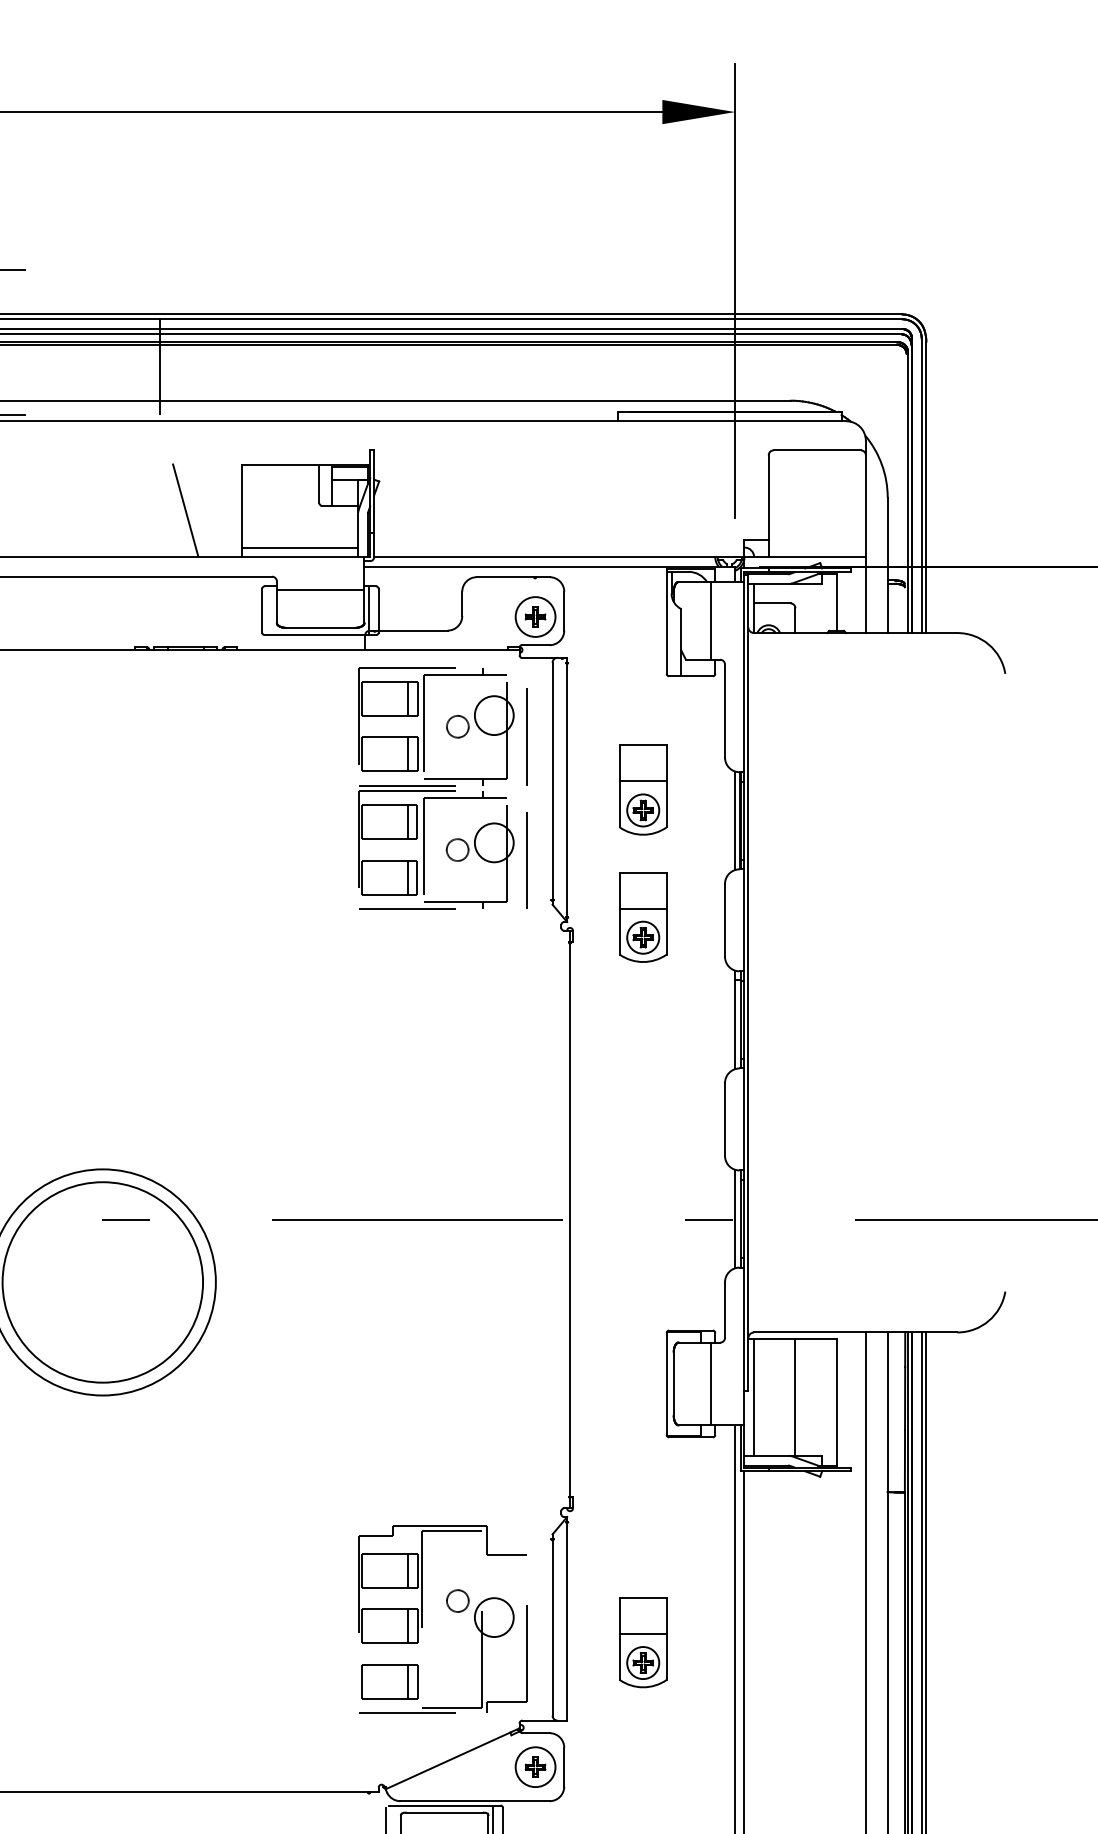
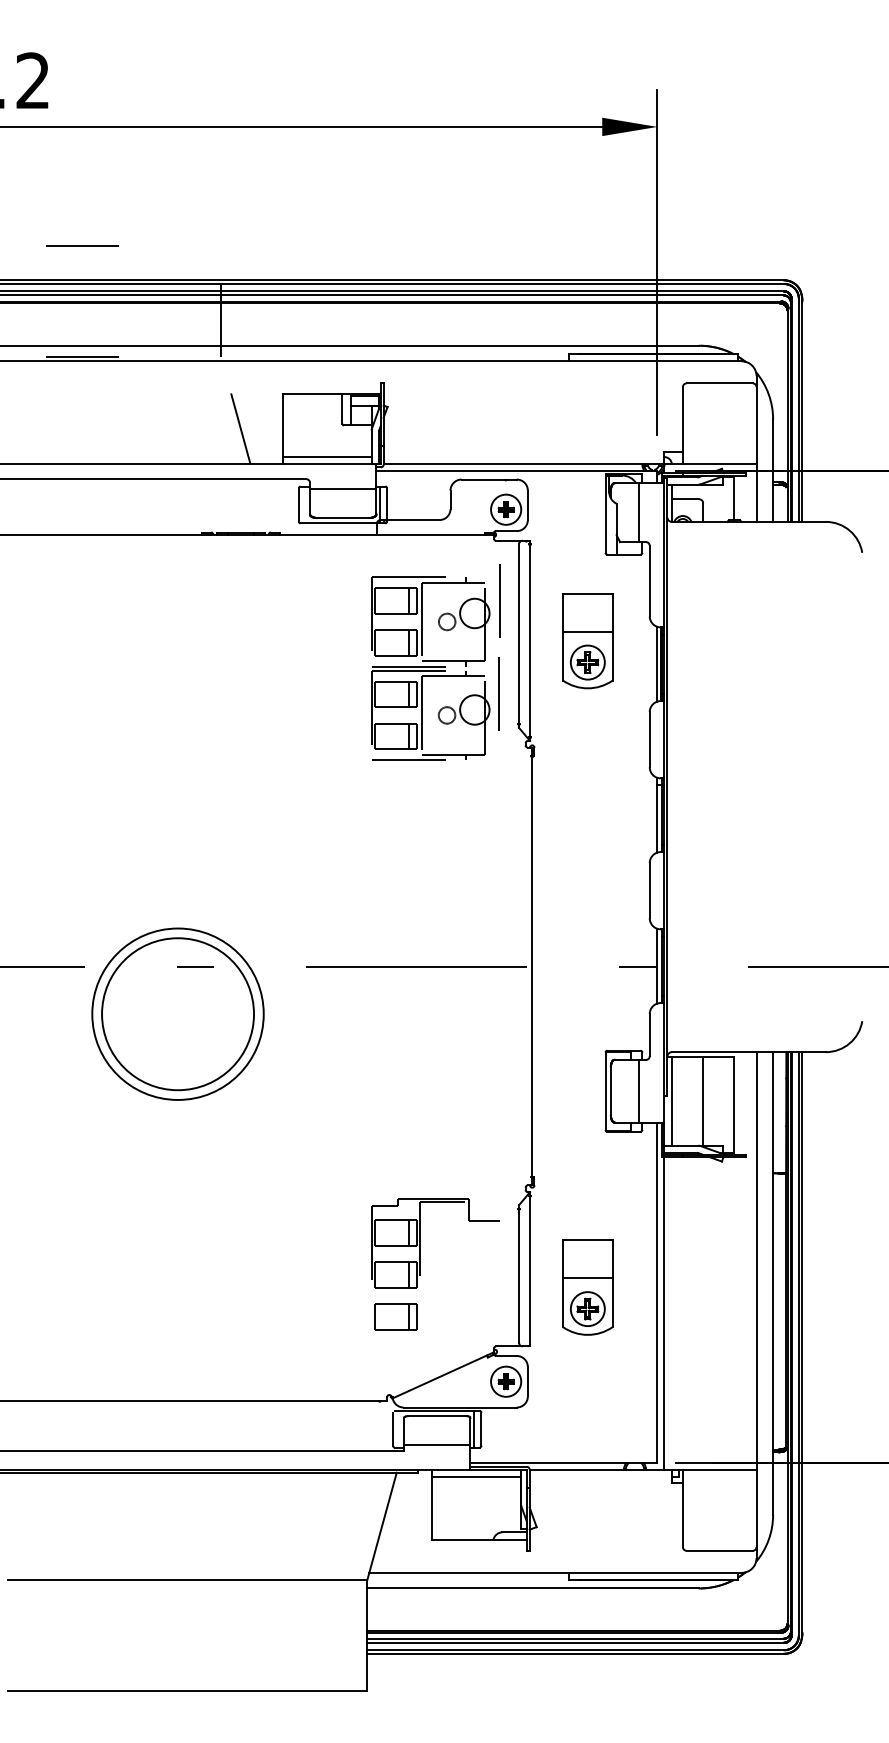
part: (435, 788) -> (430, 668), moved
part: (642, 789) -> (587, 640), size x1.4
part: (642, 917) -> (587, 737), removed
part: (642, 1641) -> (587, 1286), size x1.4
part: (480, 1650) -> (464, 1293), removed

